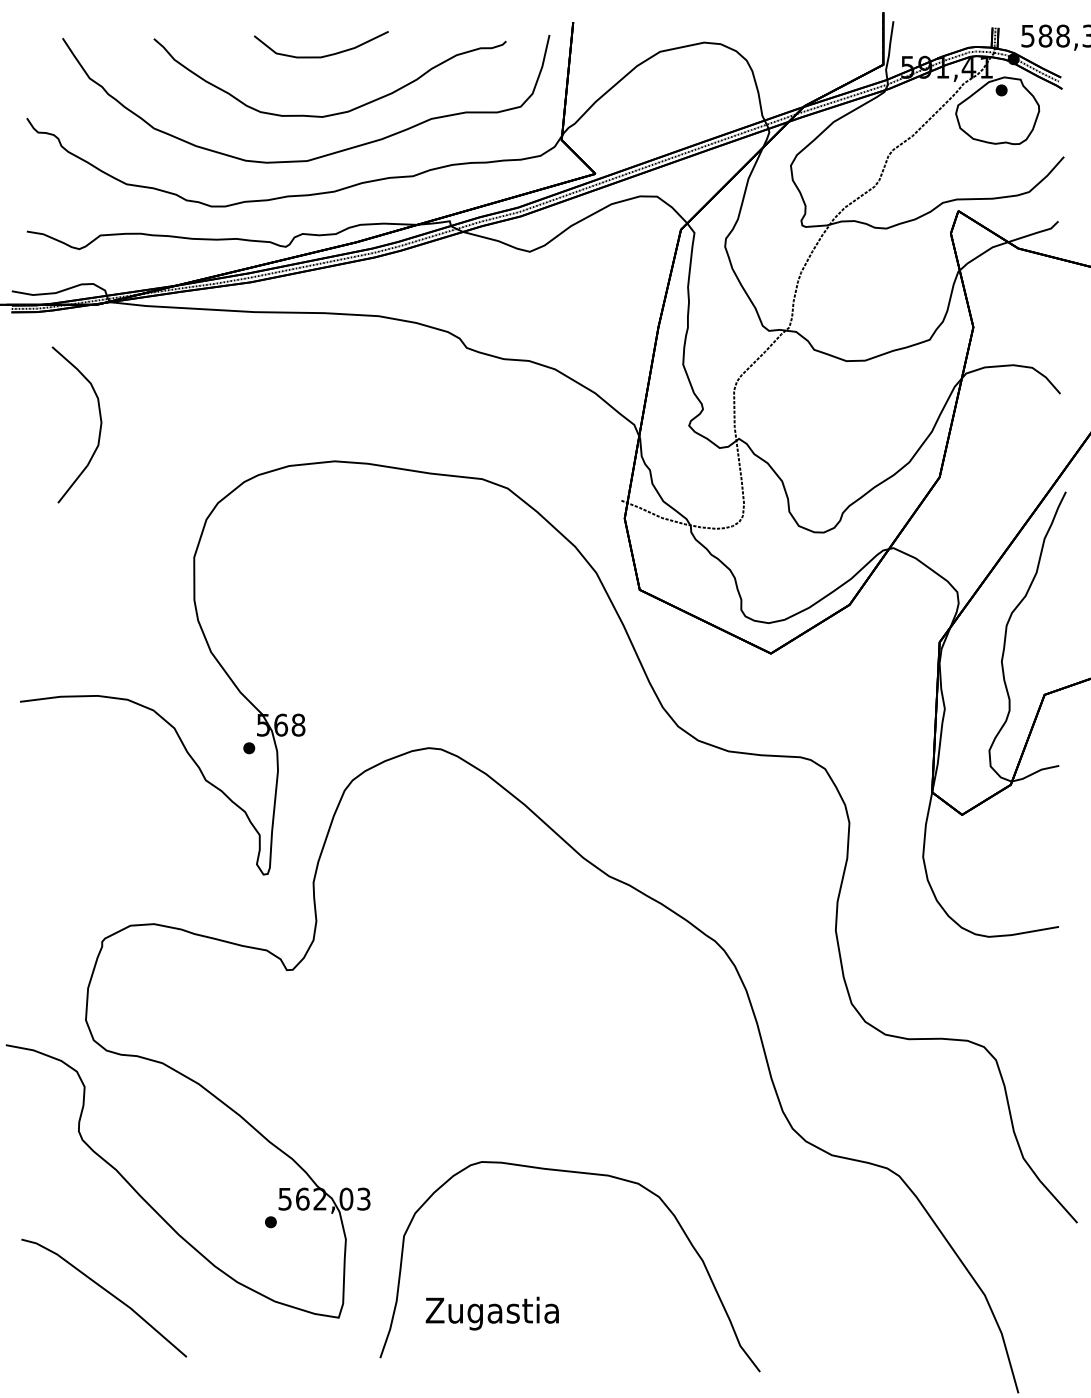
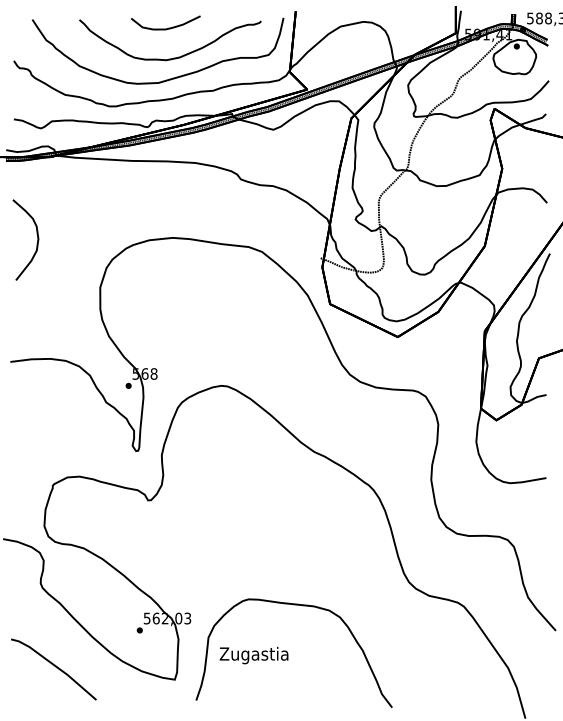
curve: (97, 431) -> (36, 243), moved
text: (491, 1313) -> (253, 655), moved

